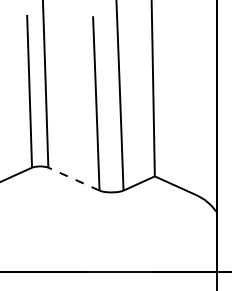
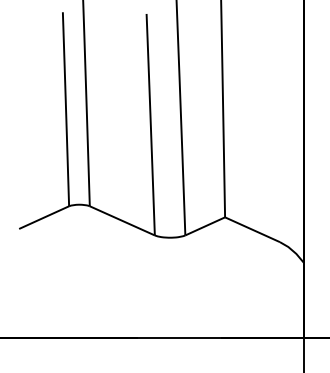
line: (74, 178) -> (122, 220), dashed -> solid

